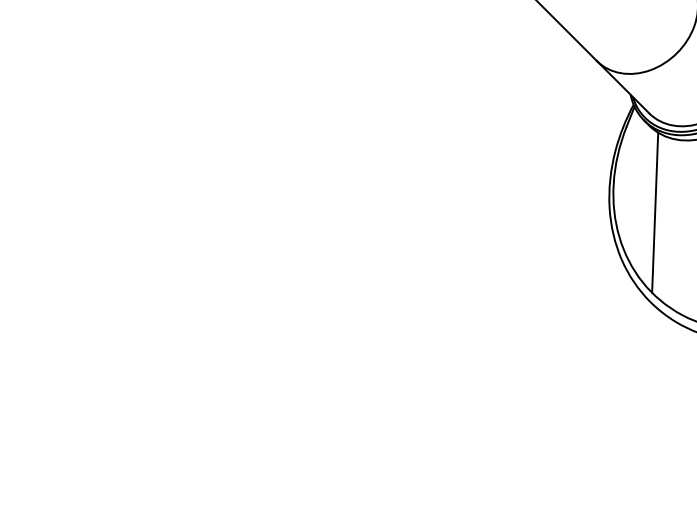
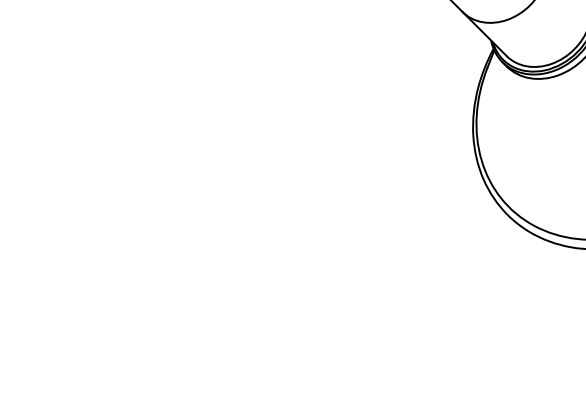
line: (655, 212) -> (511, 139), removed

